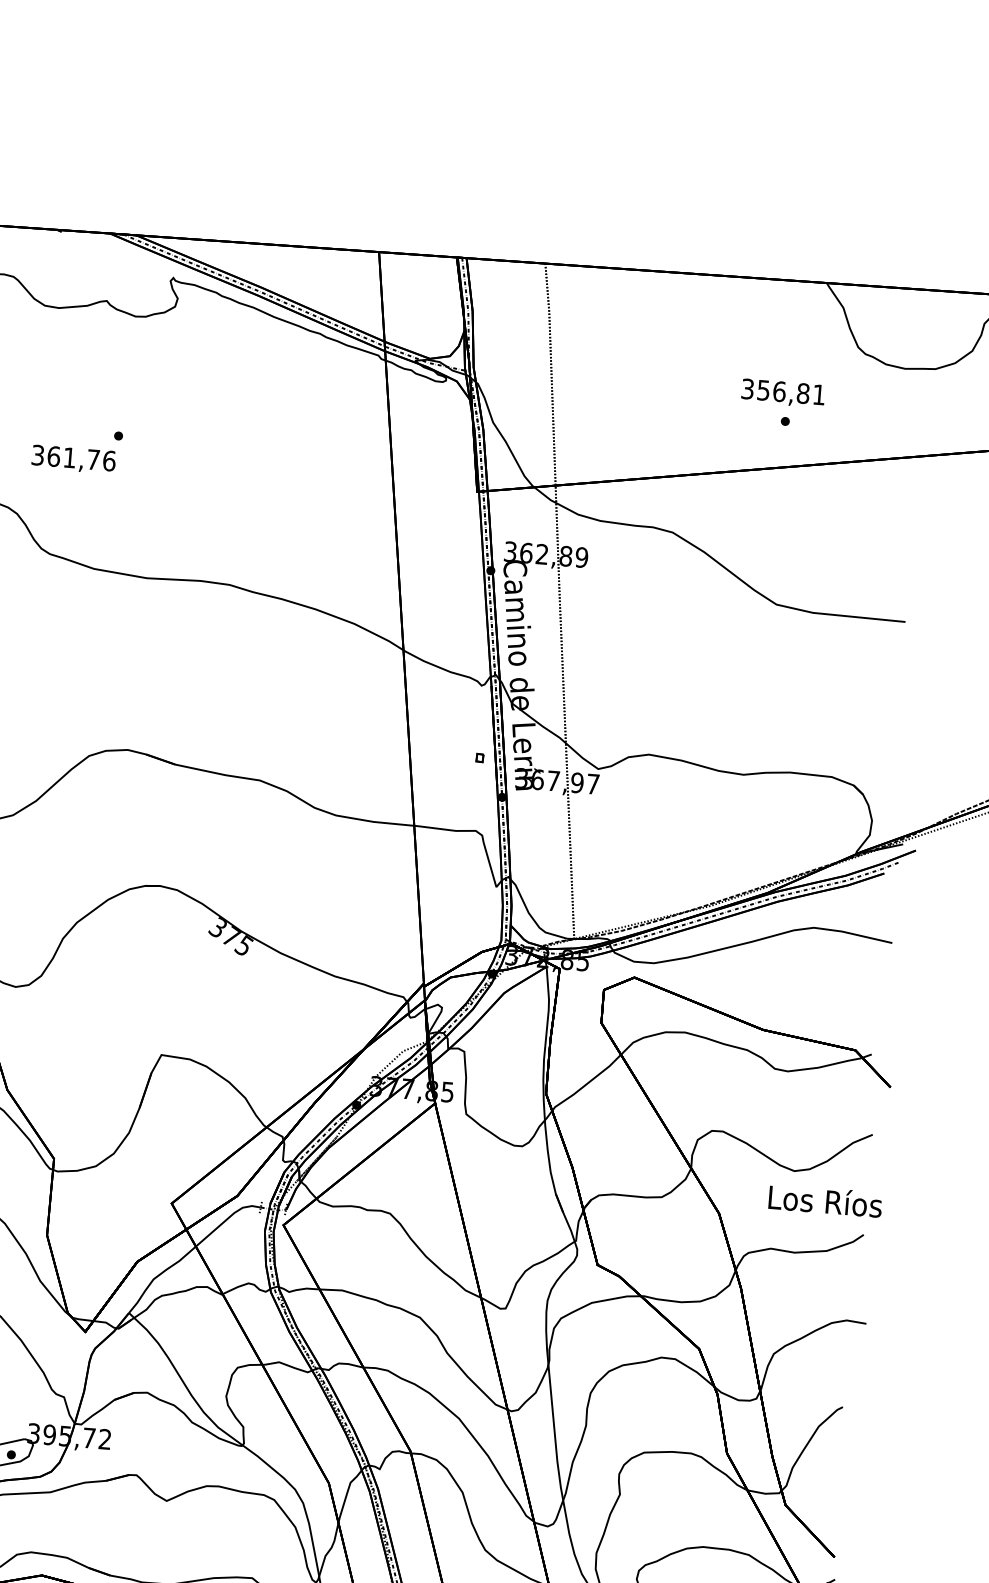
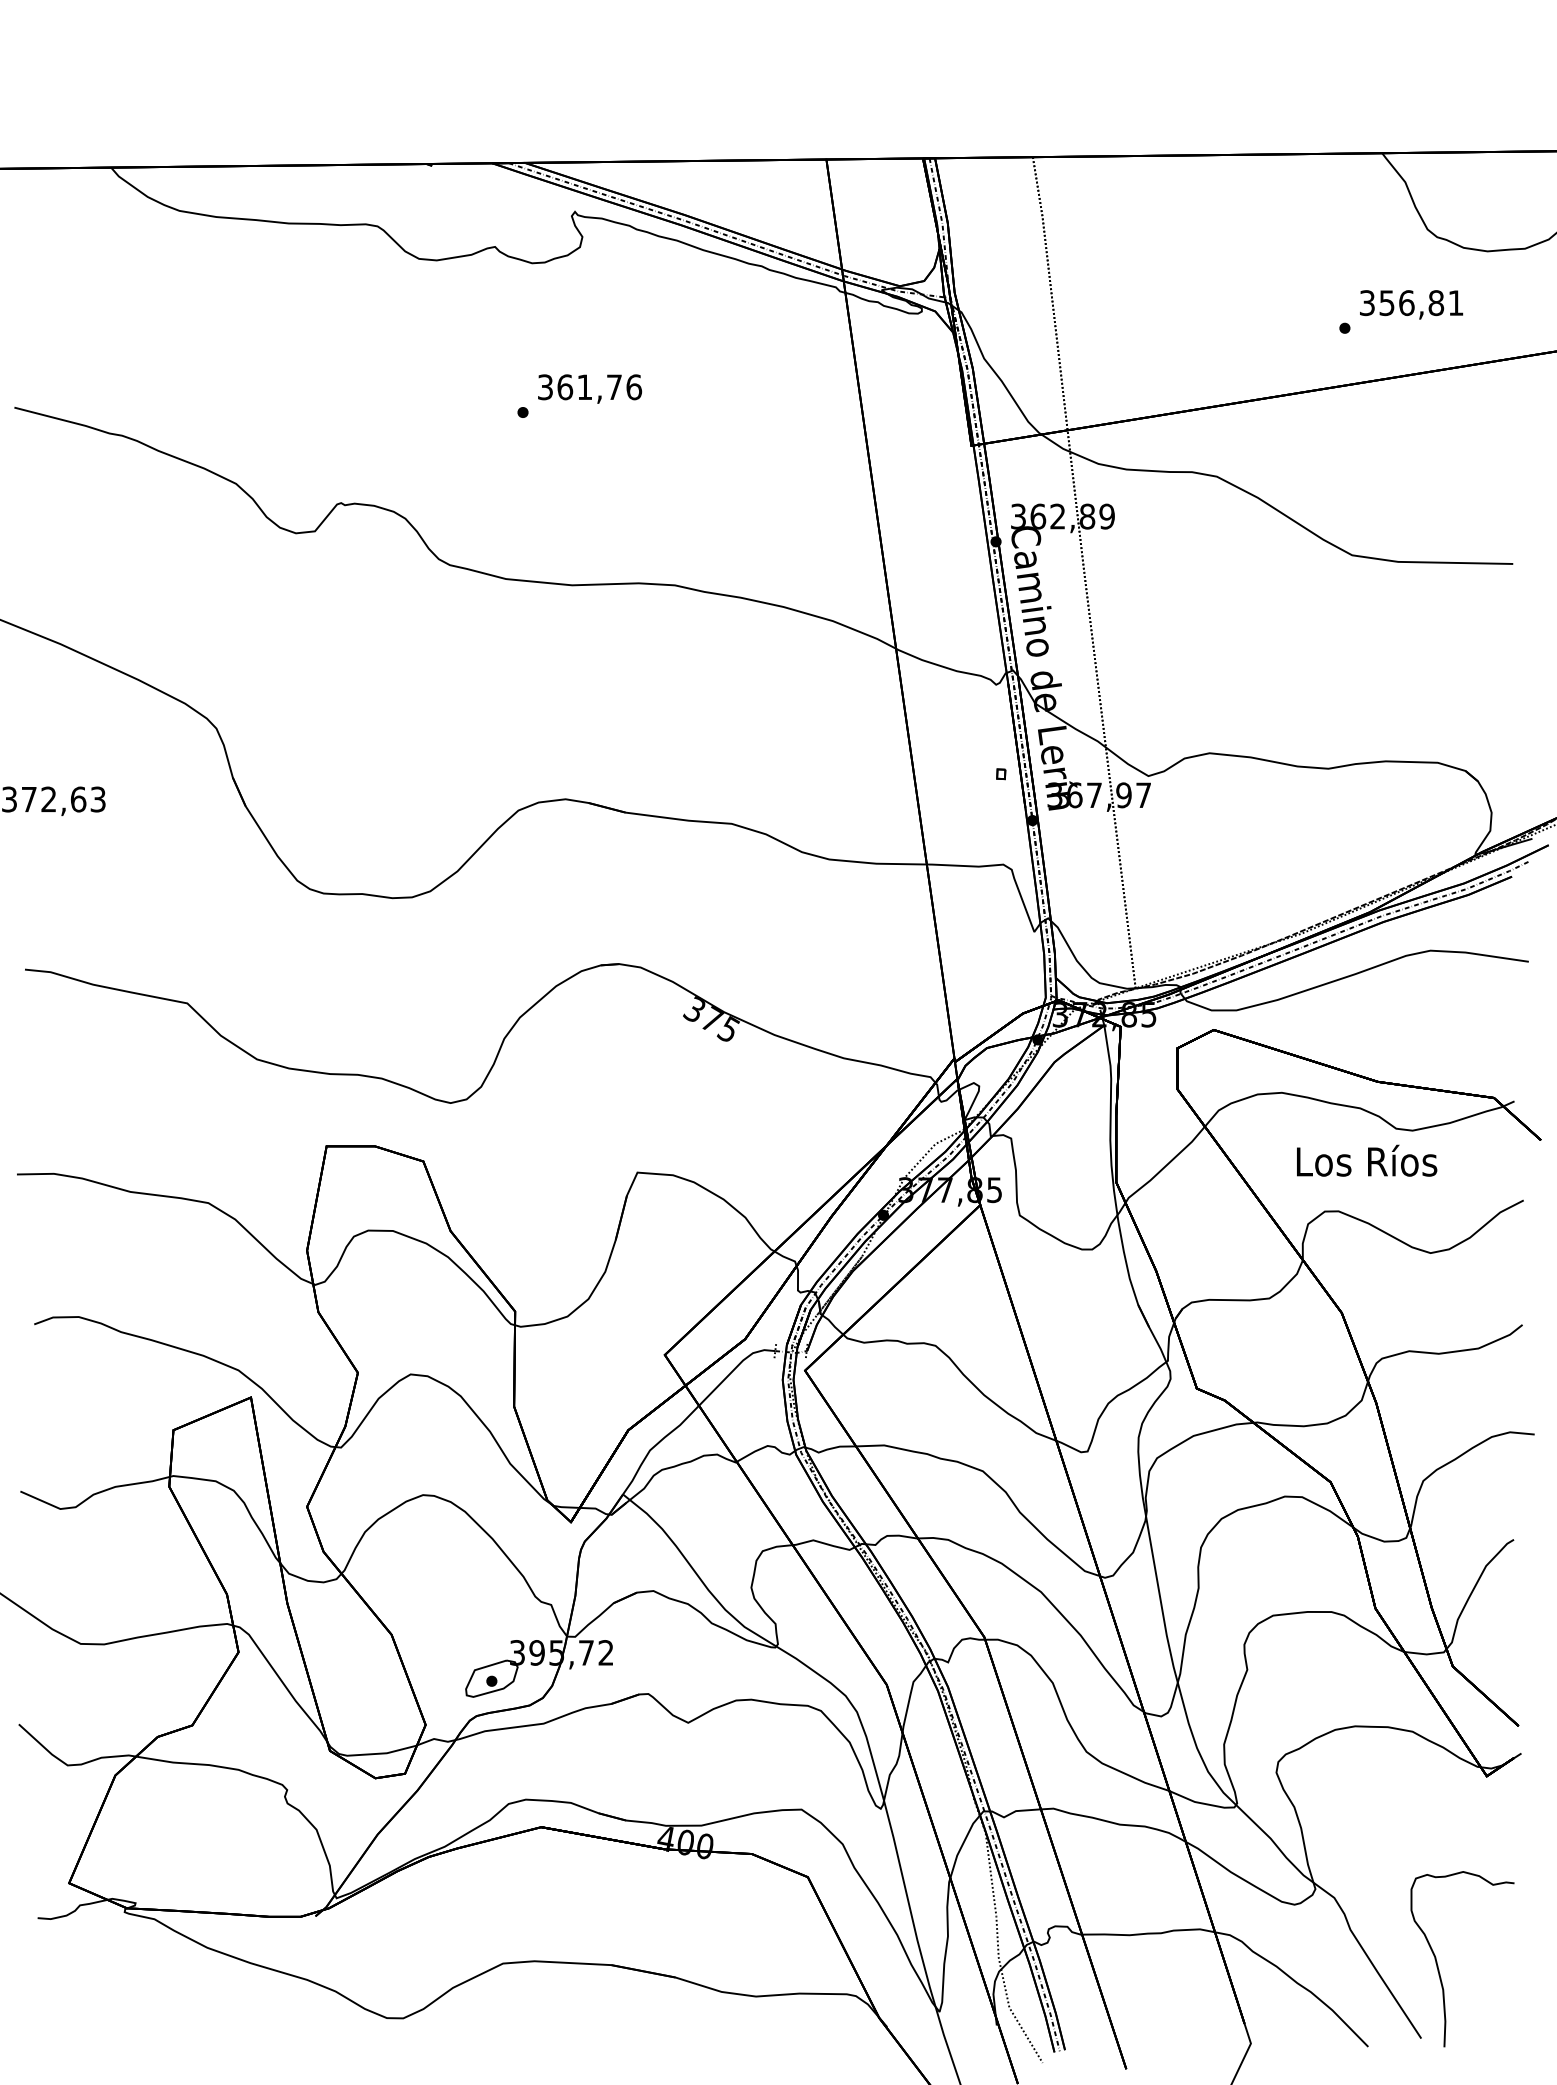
text: (783, 393) -> (1411, 304), moved
text: (74, 459) -> (590, 388), moved
text: (825, 1200) -> (1367, 1160), moved

